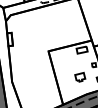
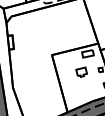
part: (80, 76) -> (81, 71), moved

